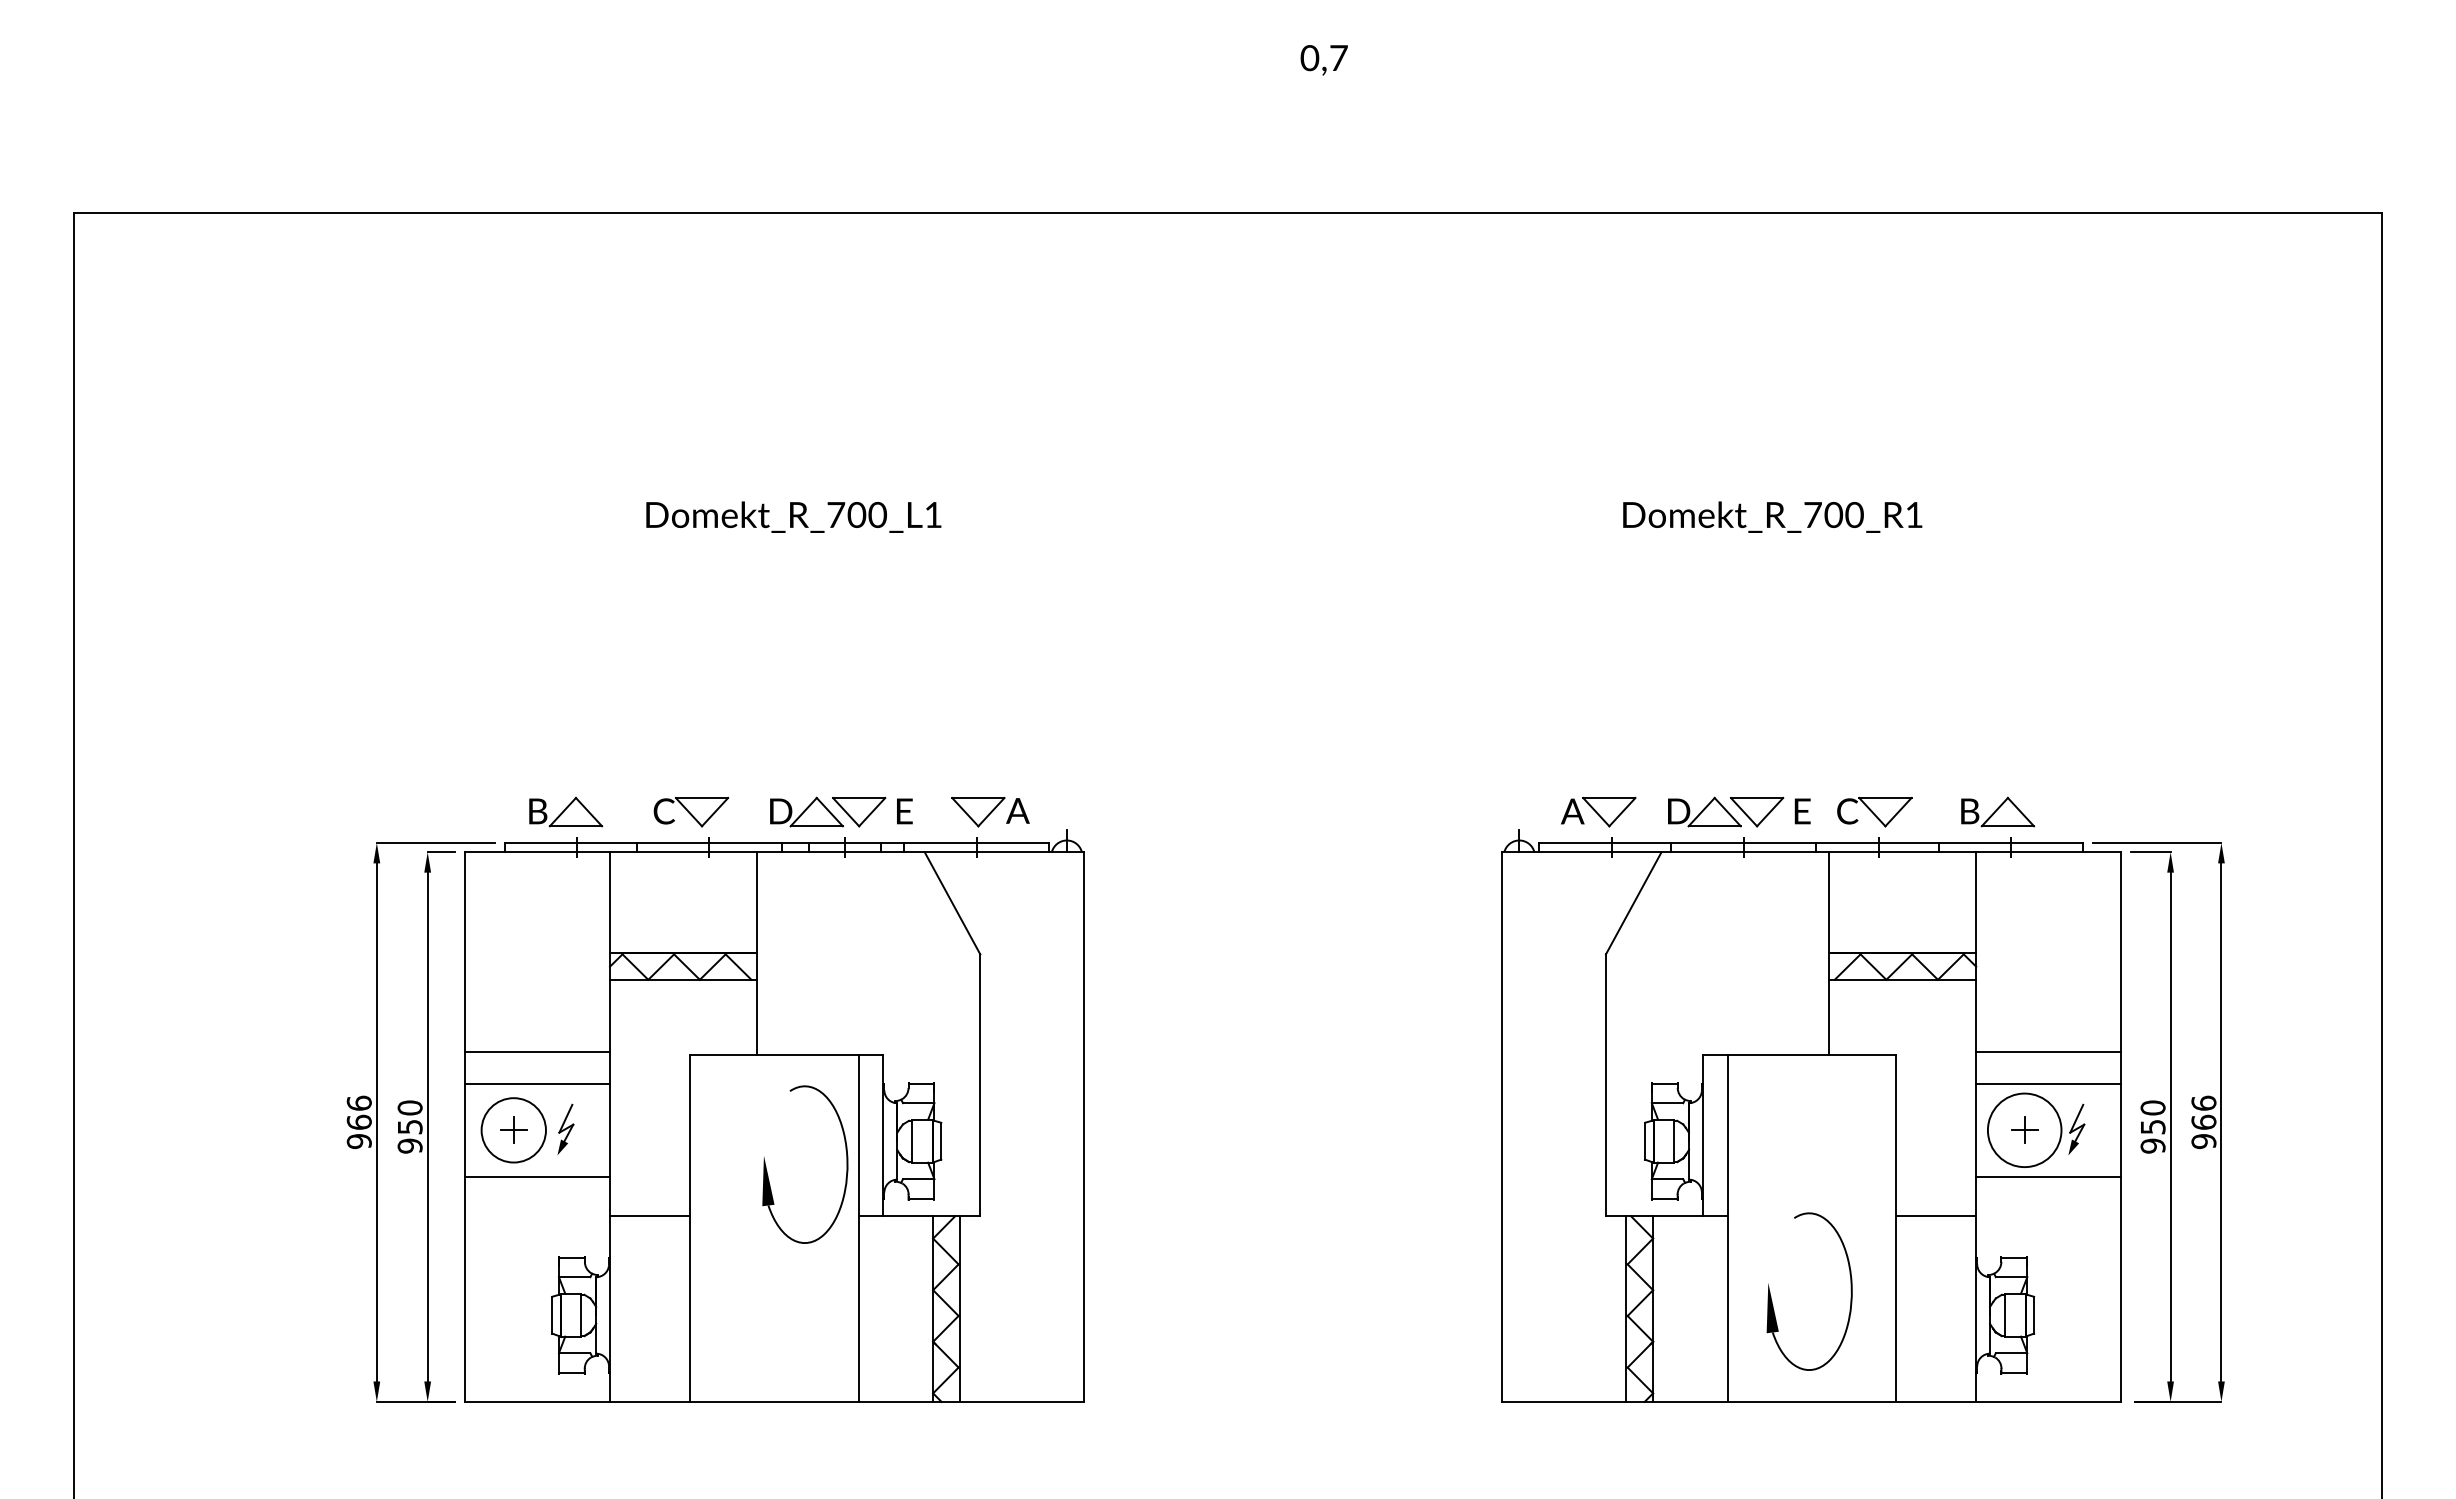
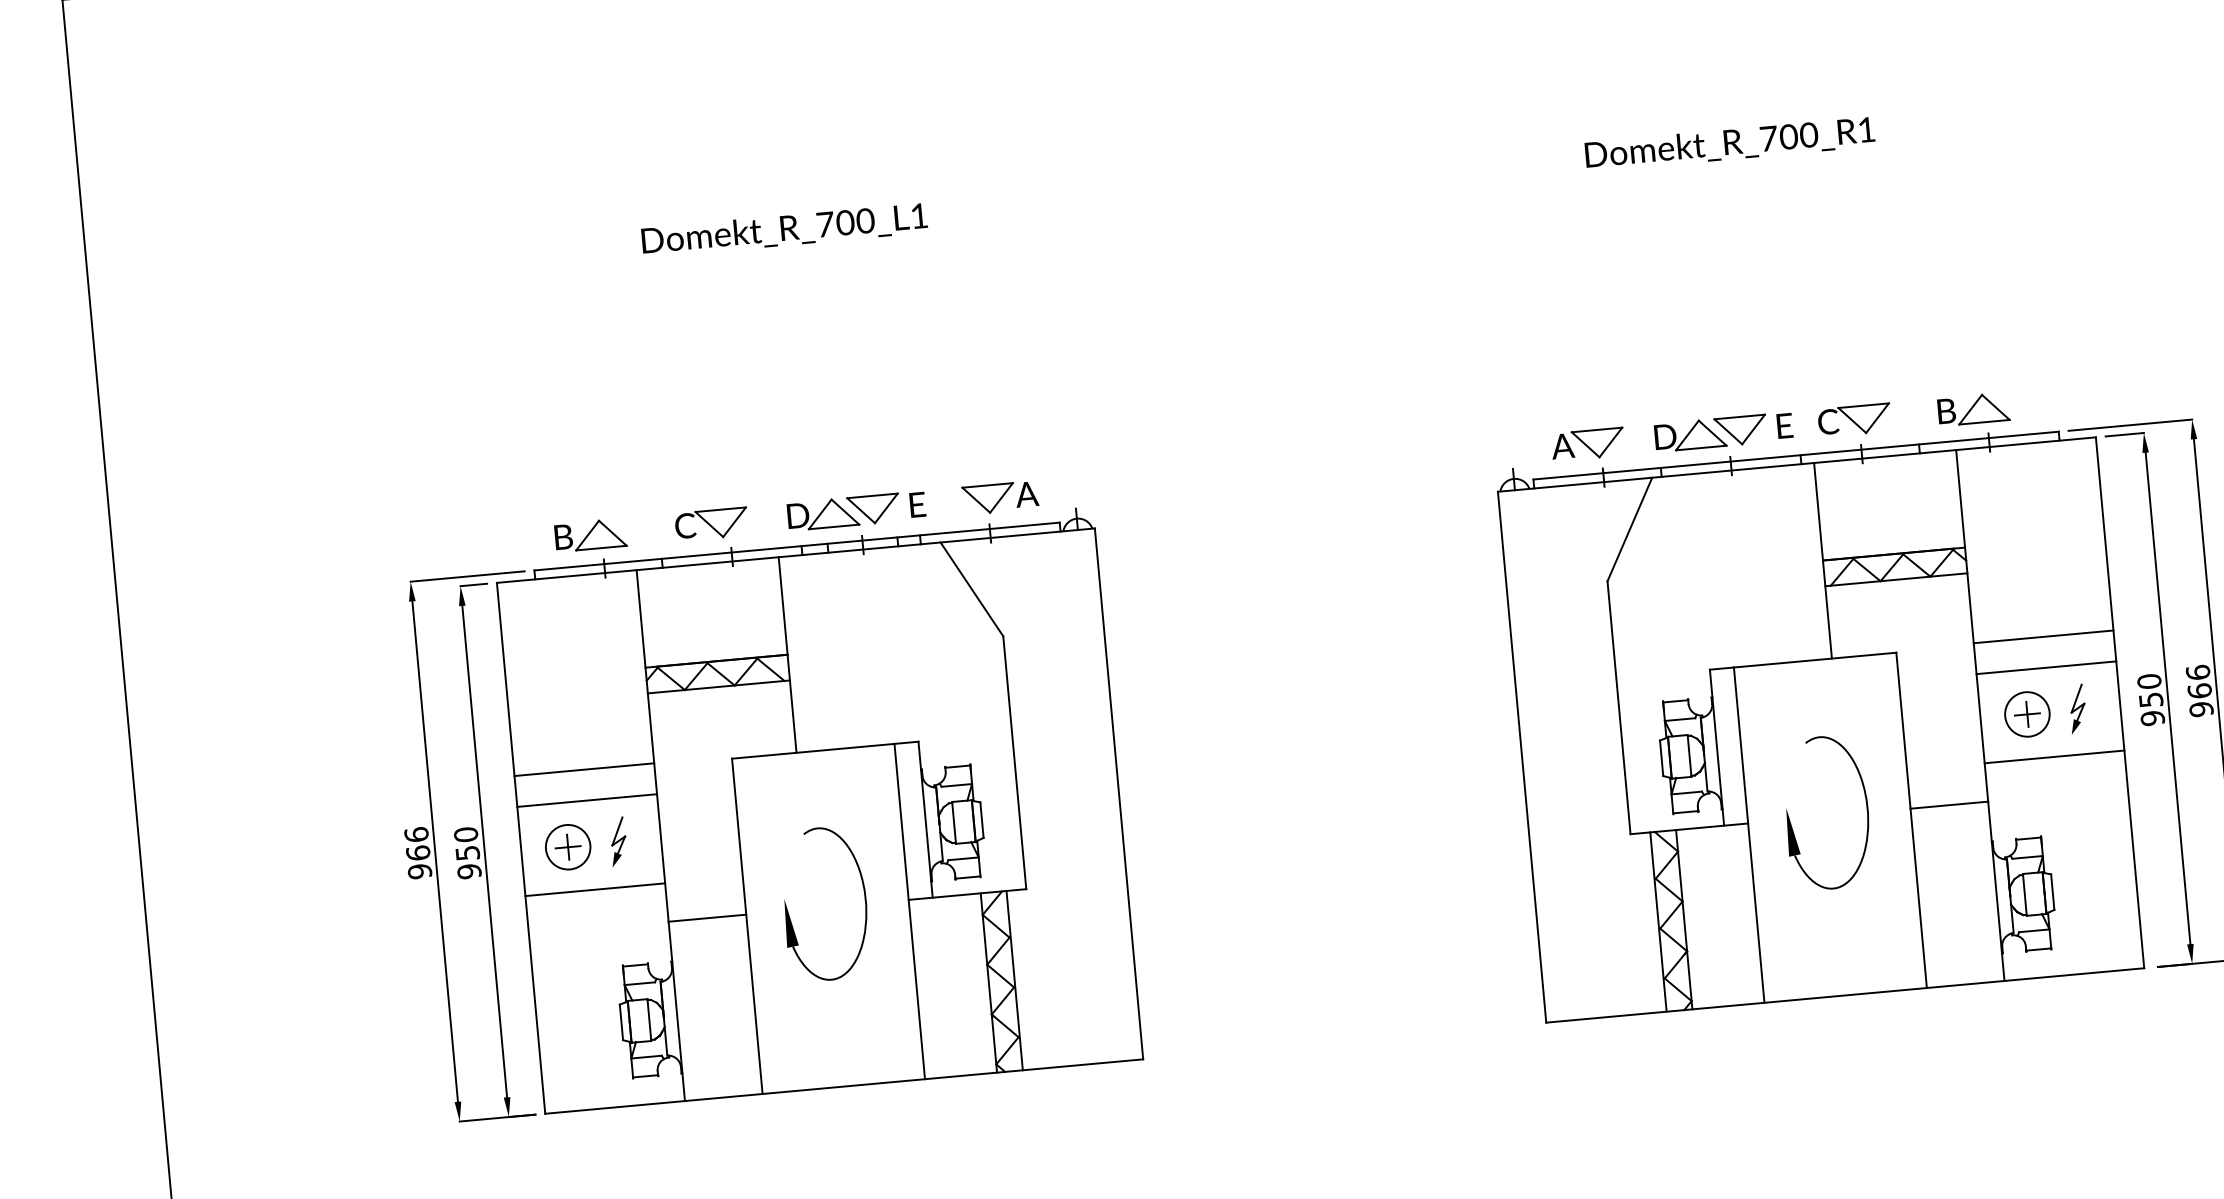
circle: (513, 1130) -> (567, 847), size x0.71
circle: (2024, 1130) -> (2027, 714), size x0.62
part: (767, 1170) -> (789, 912), moved
part: (1772, 1300) -> (1791, 824), moved

